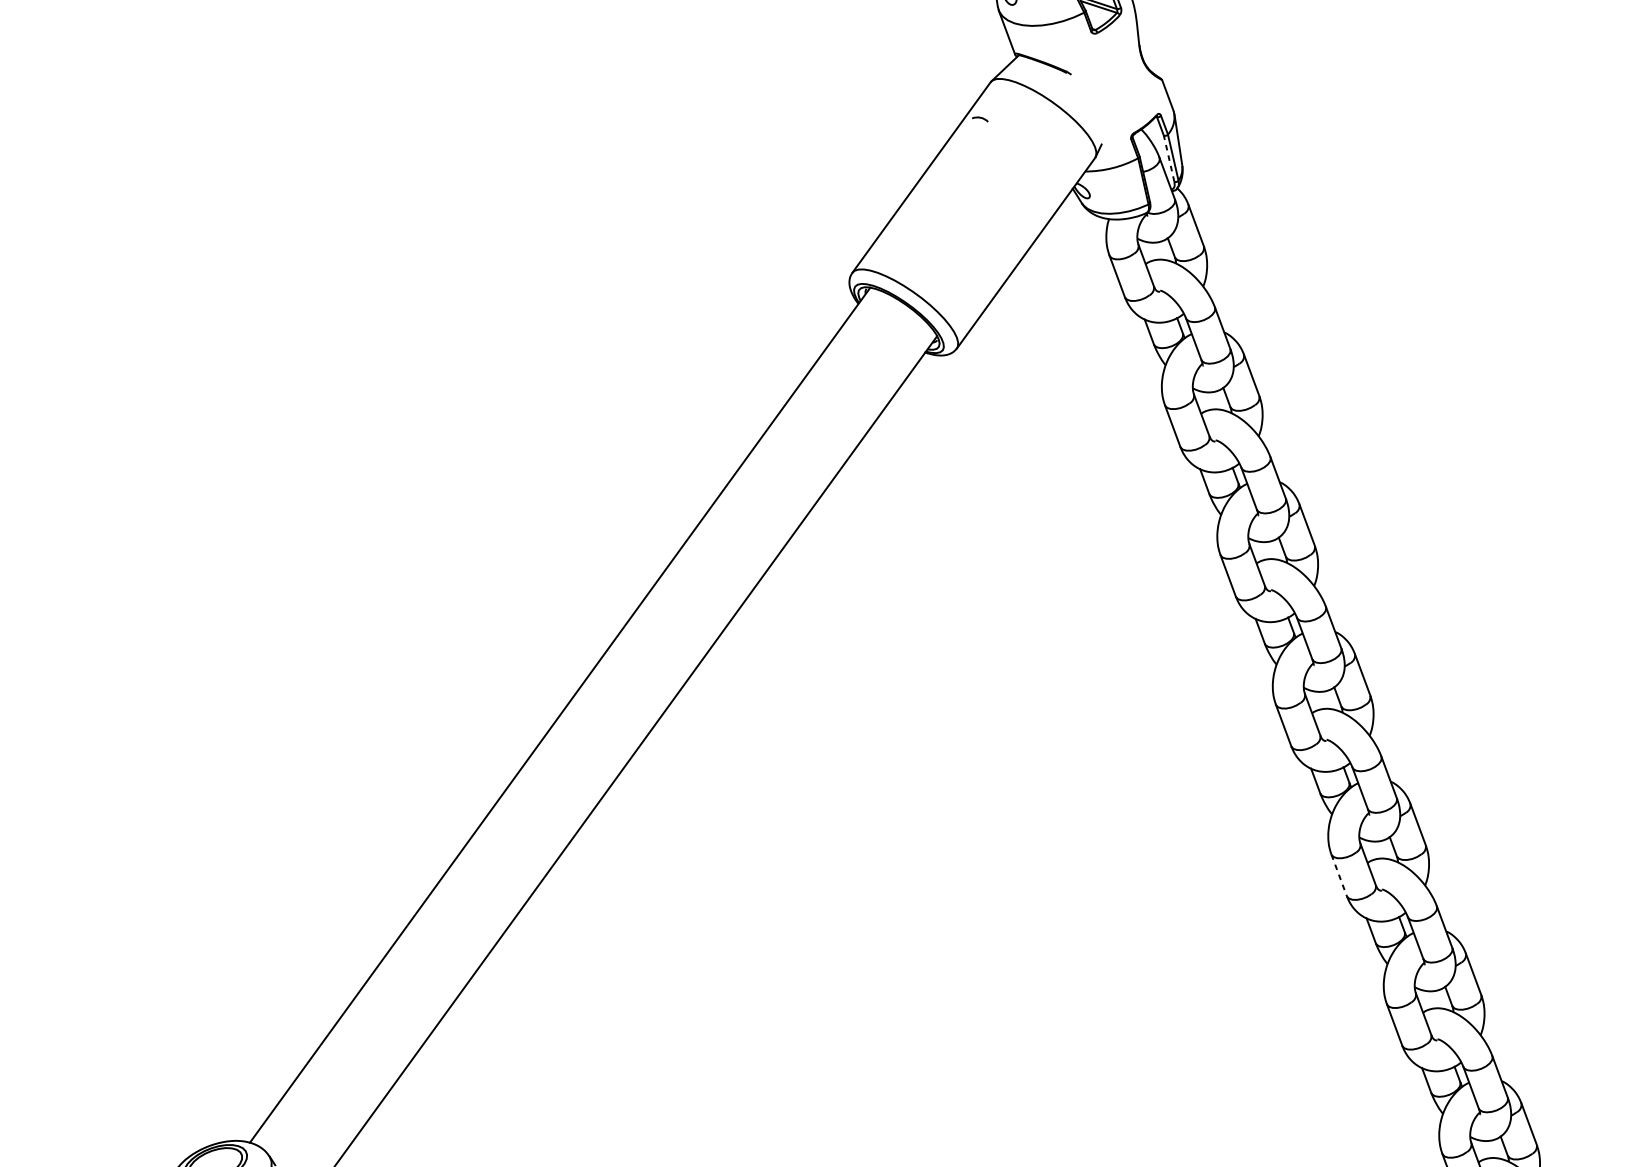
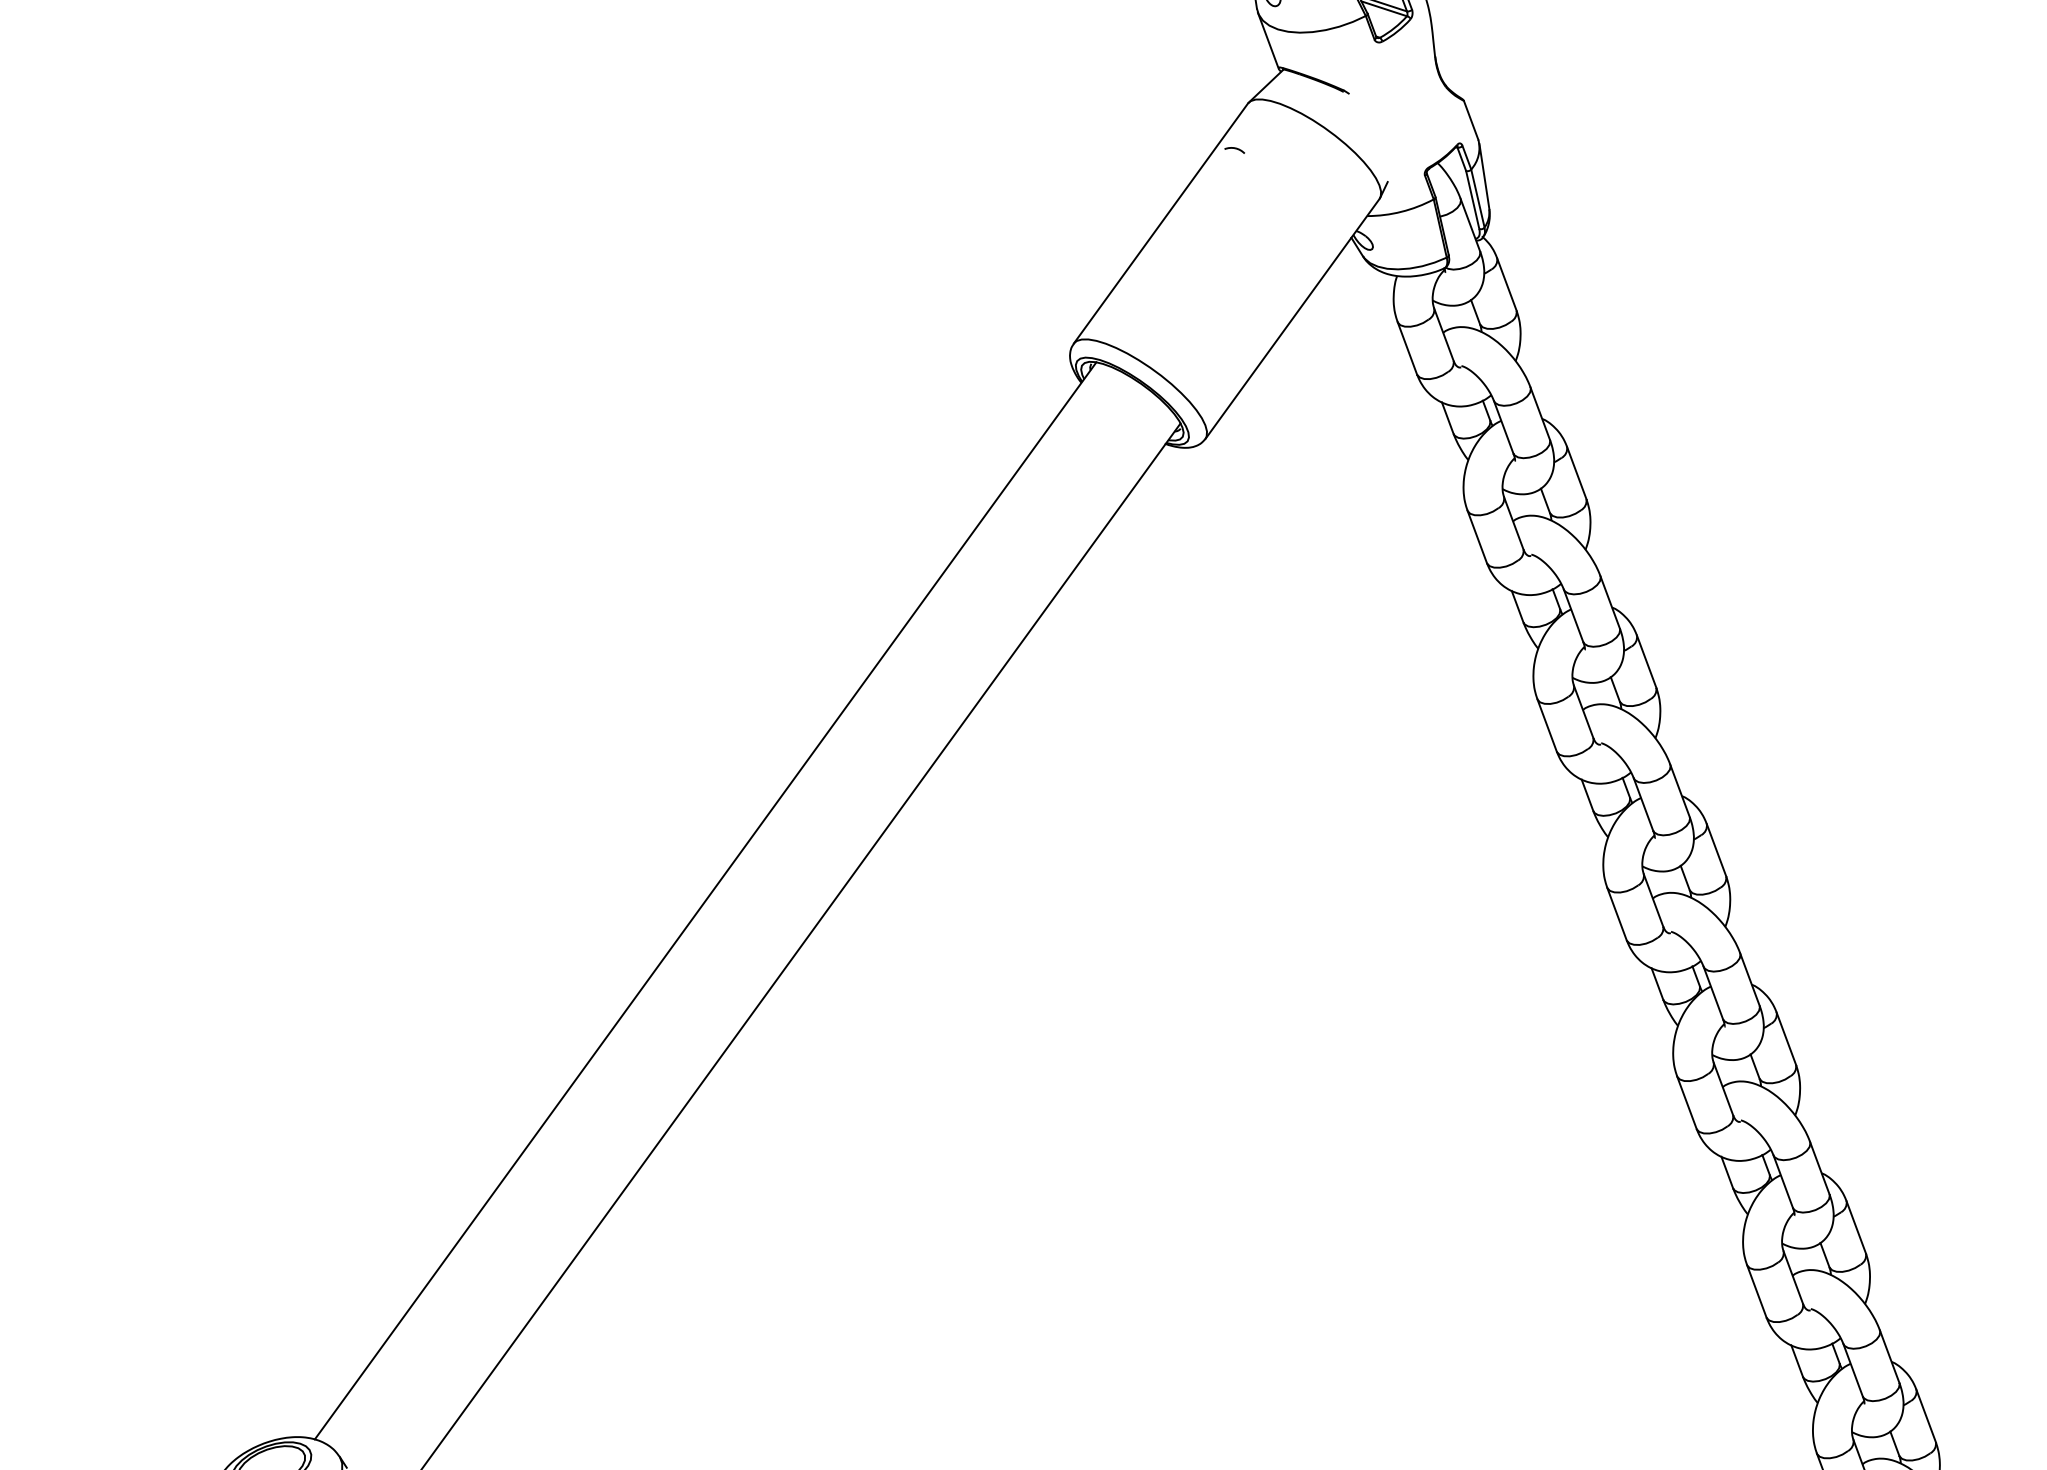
line: (1168, 158) -> (1472, 199), dashed -> solid
line: (1338, 875) -> (1686, 1102), dashed -> solid

